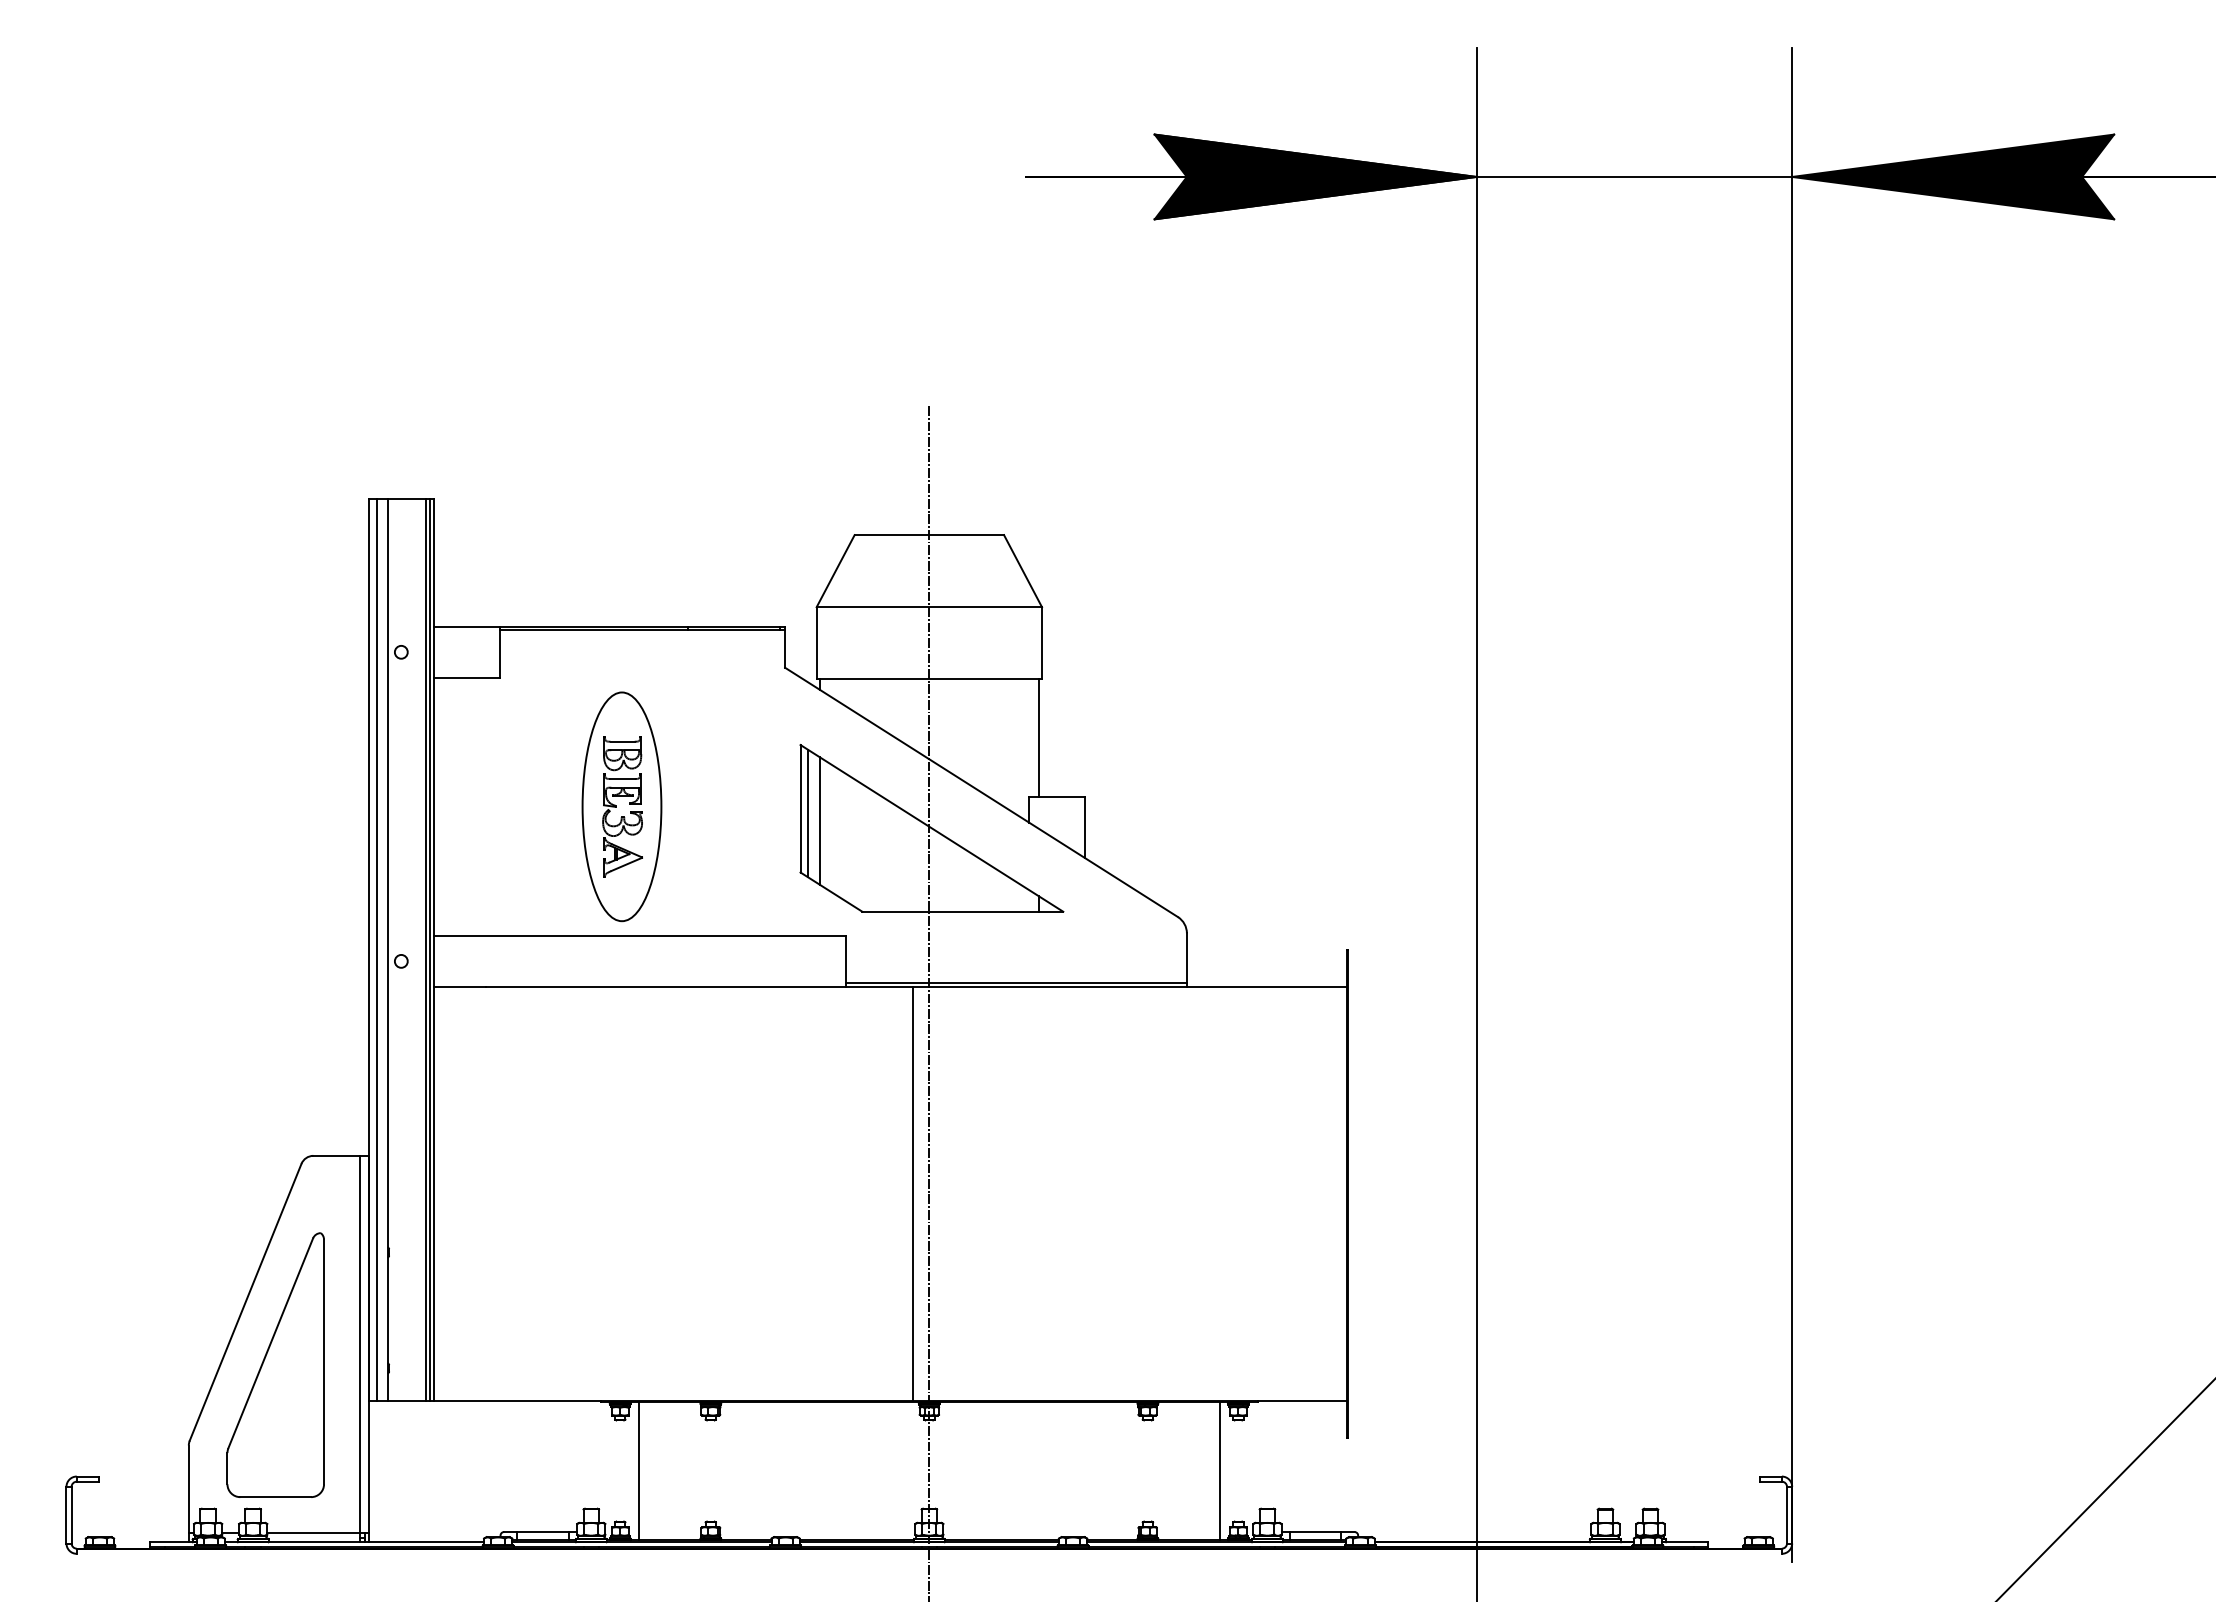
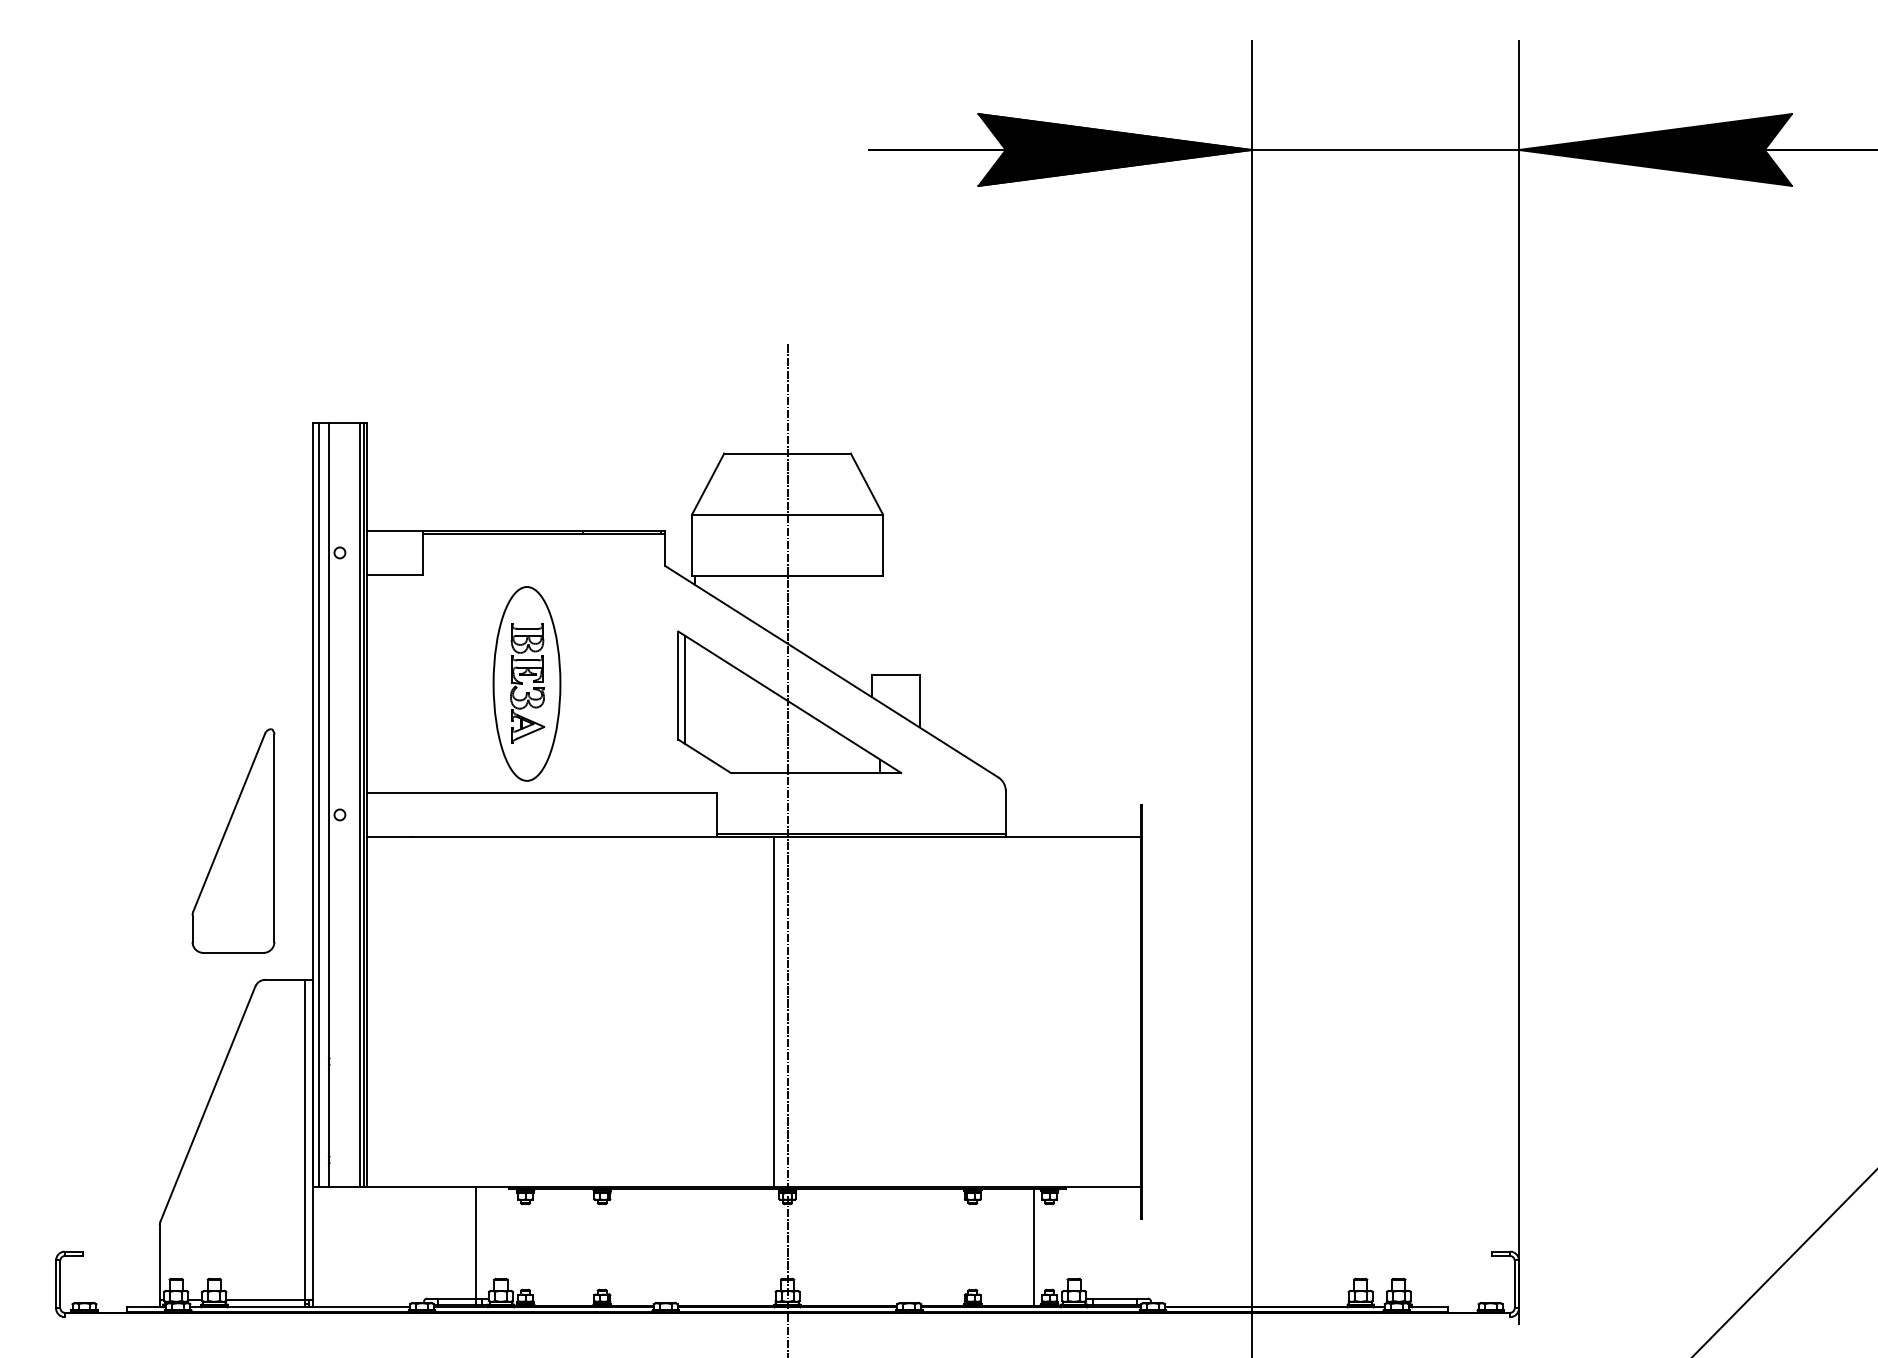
line: (1038, 737) -> (880, 625), removed
line: (819, 820) -> (694, 695), removed
part: (275, 1364) -> (233, 840), moved
line: (638, 1471) -> (475, 1247), moved

